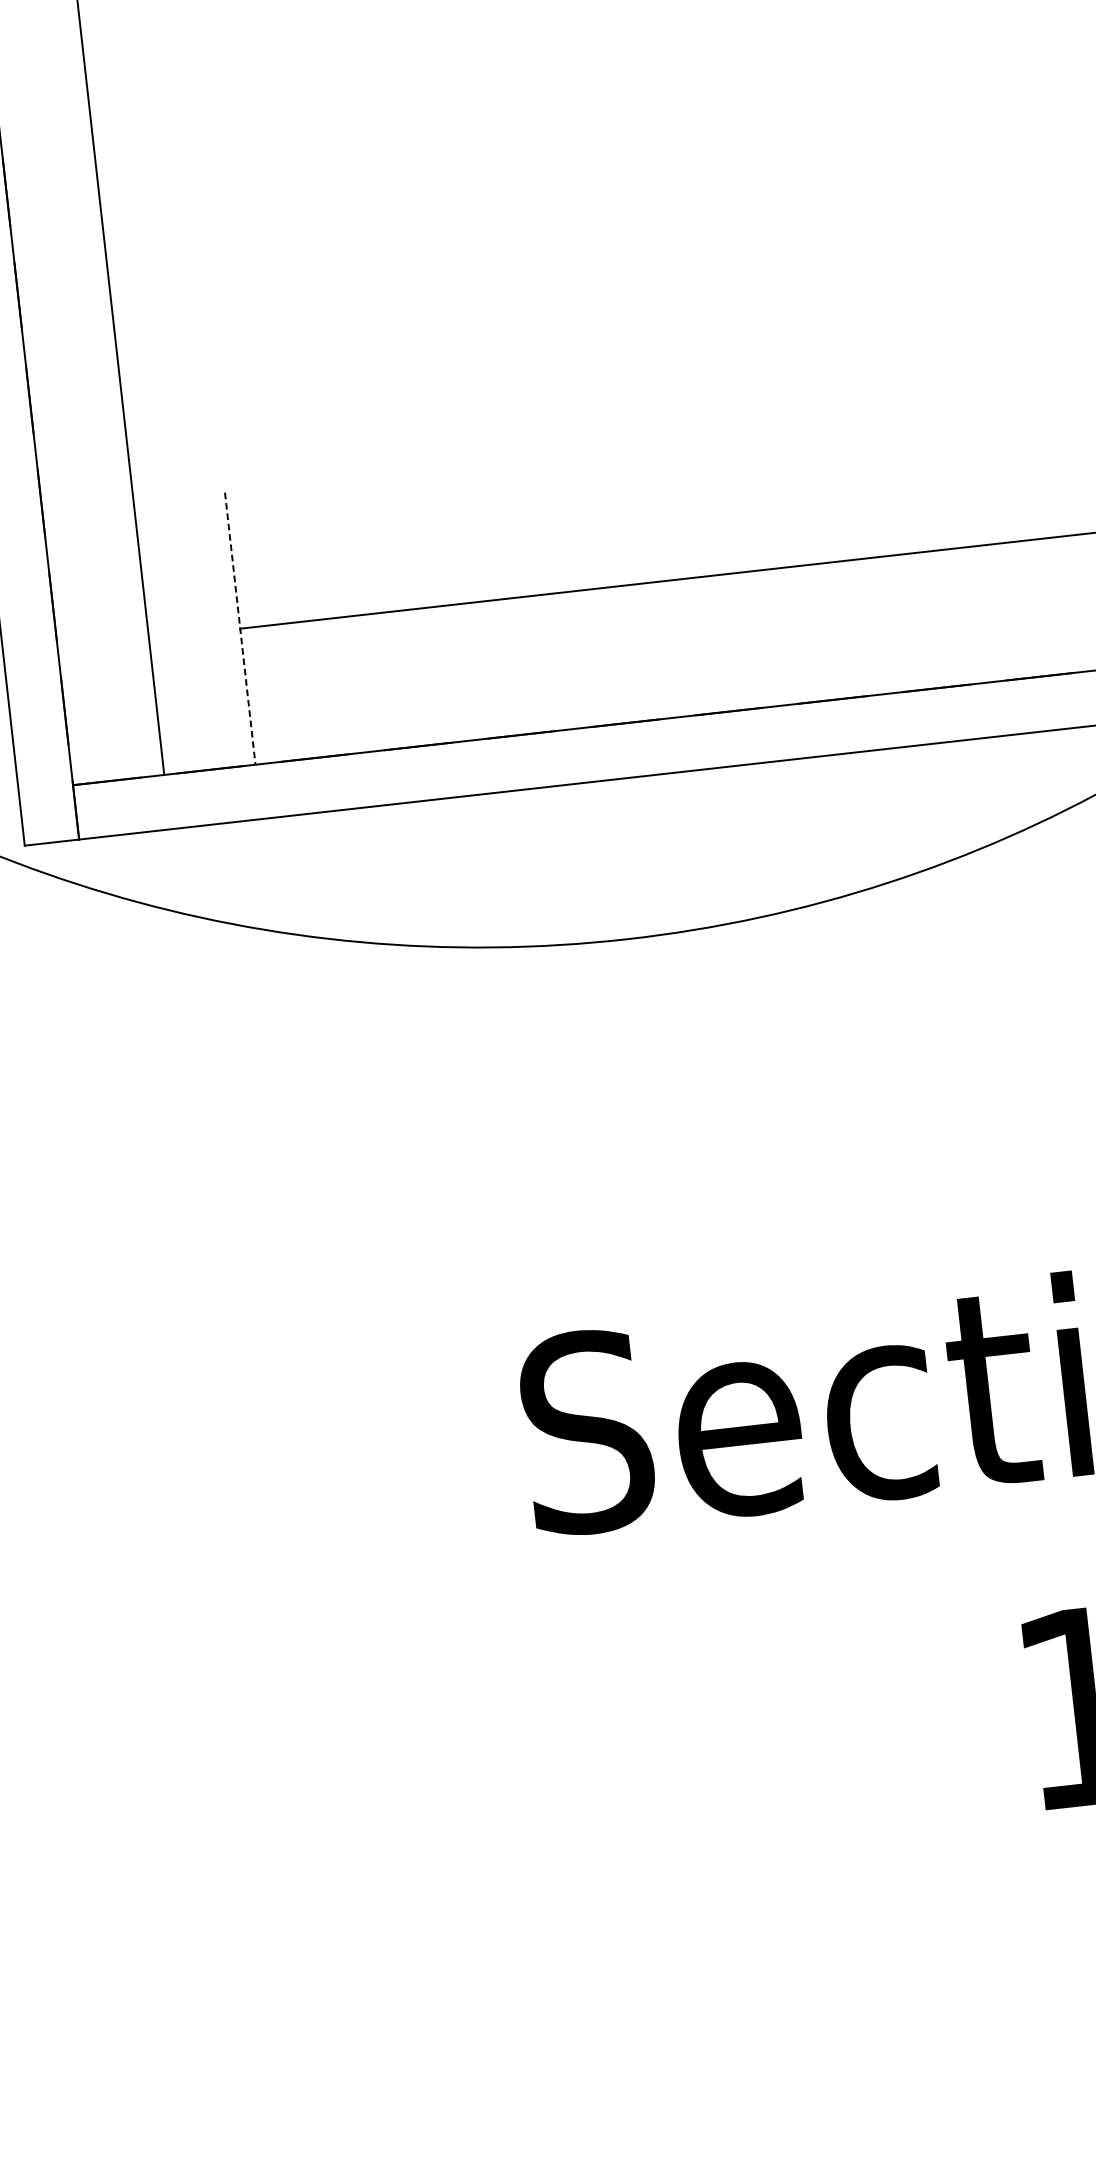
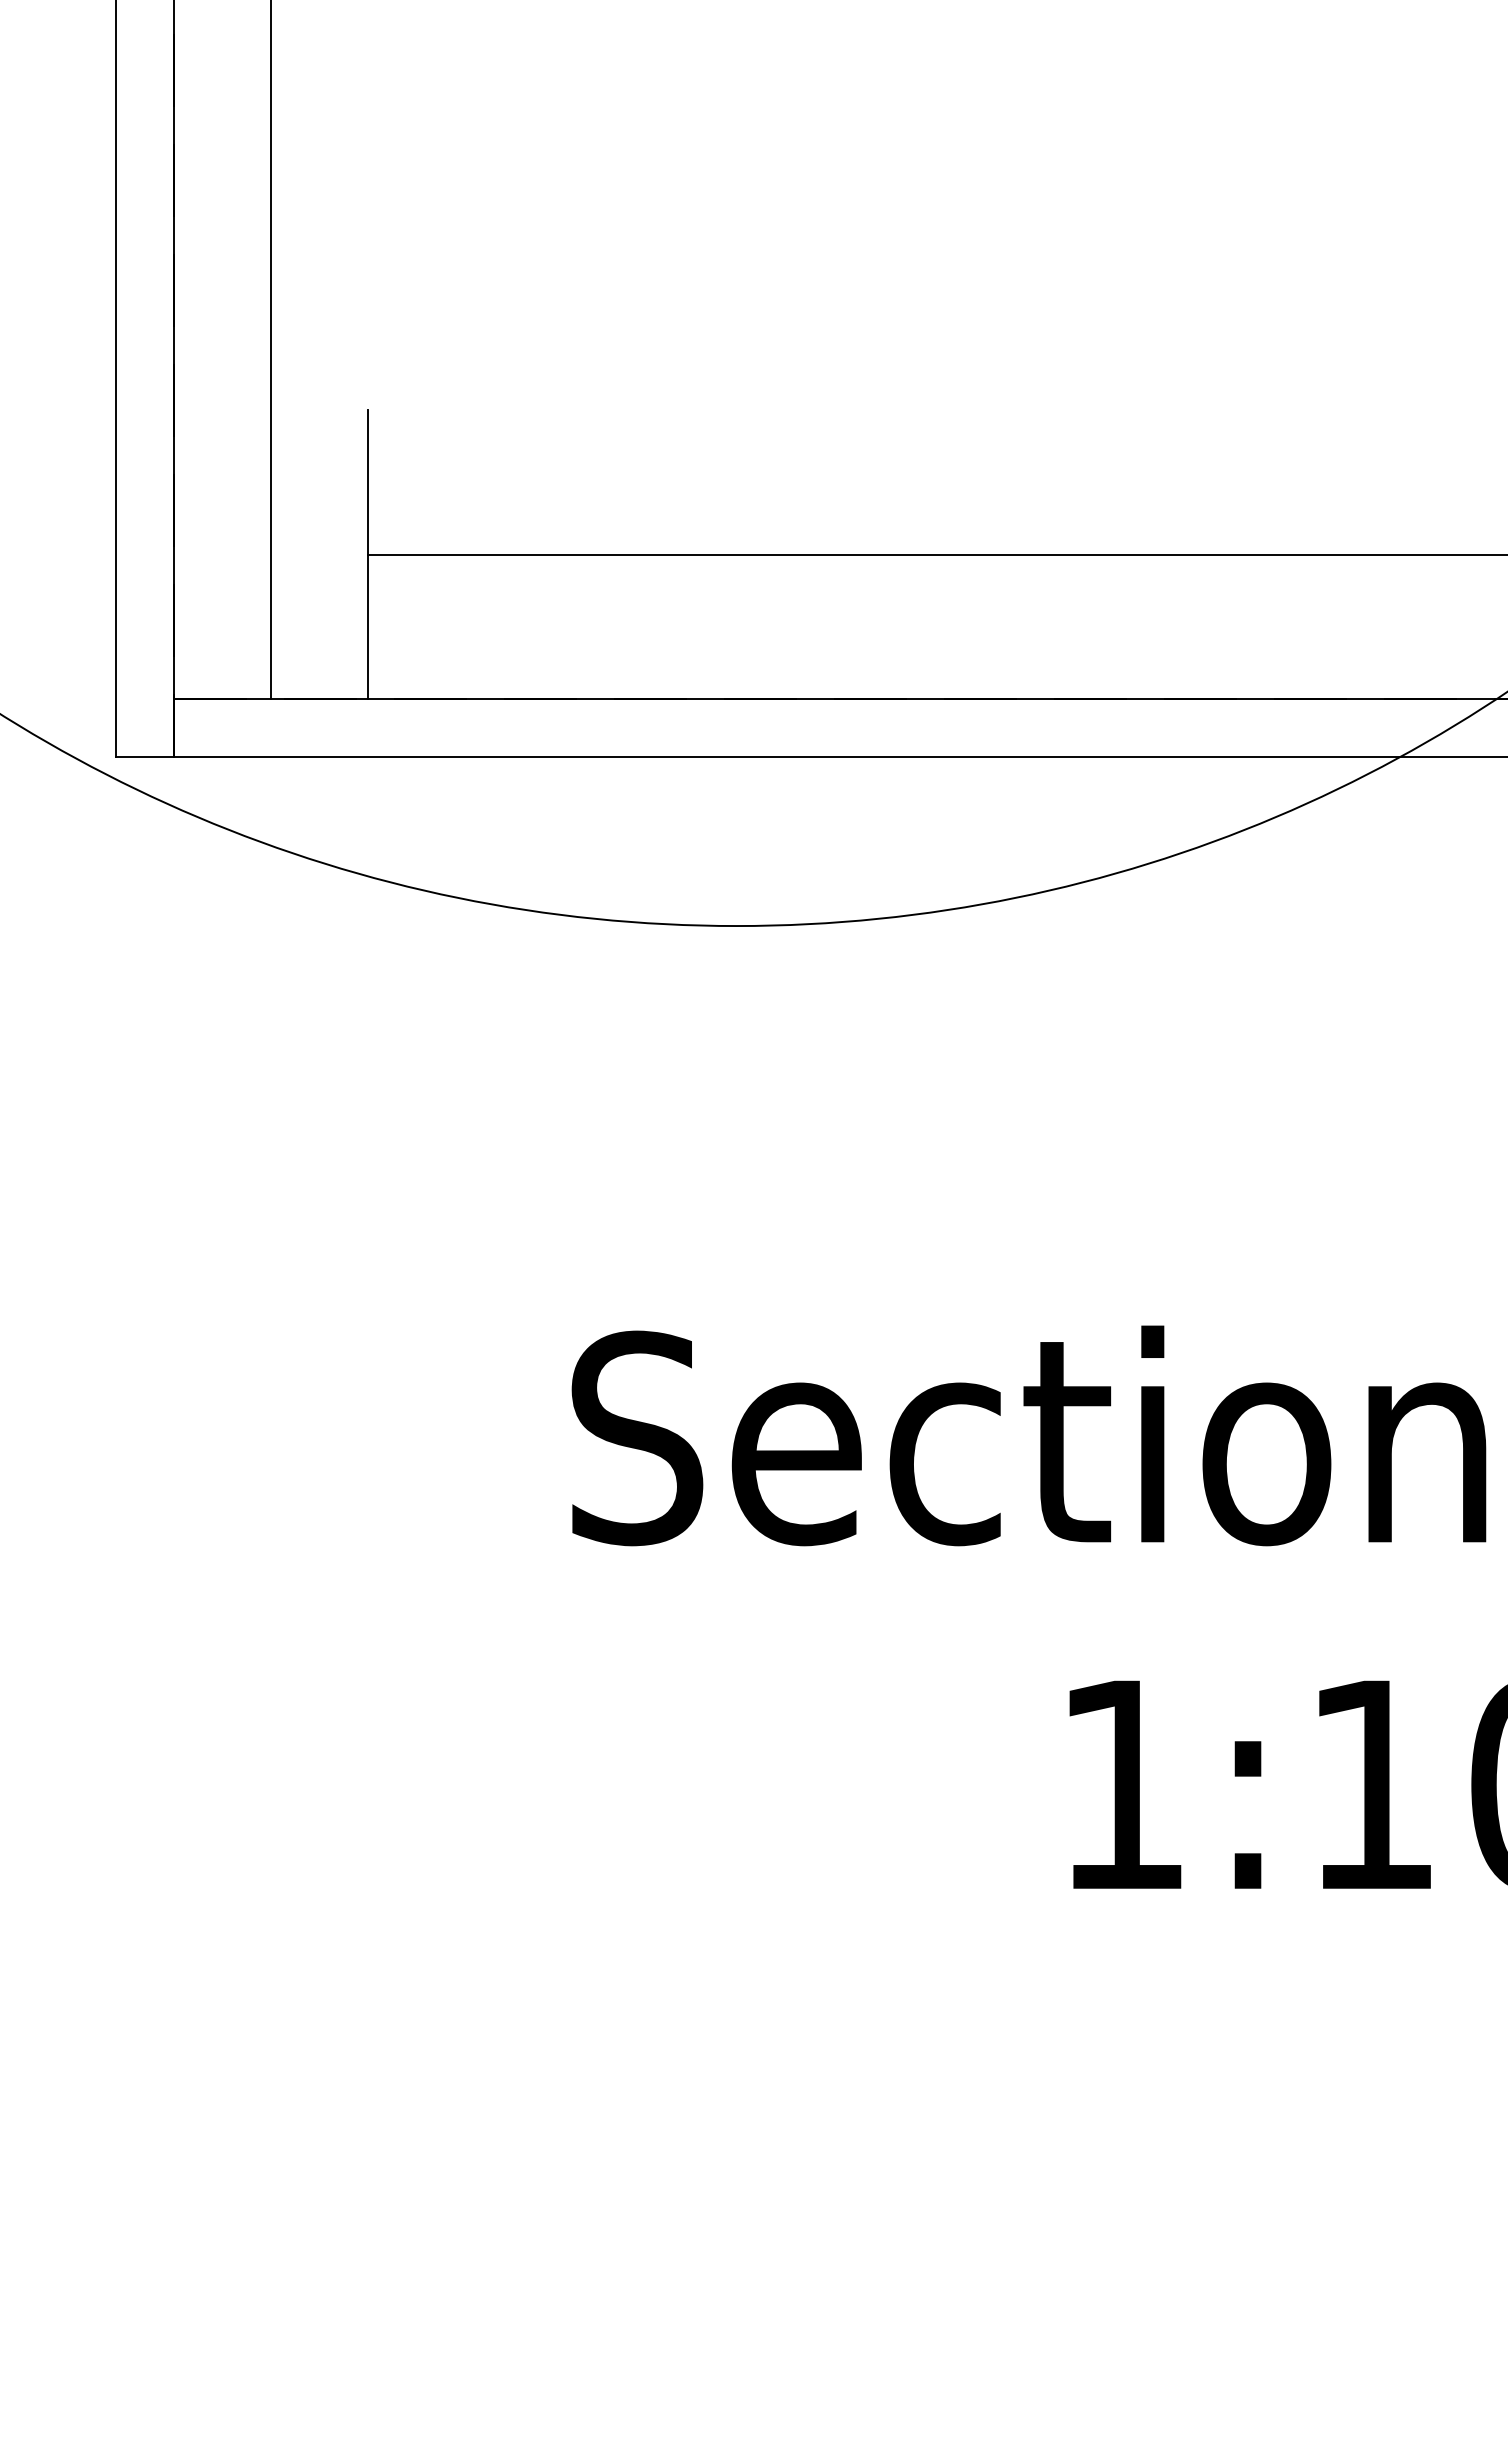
line: (240, 629) -> (367, 555), dashed -> solid

